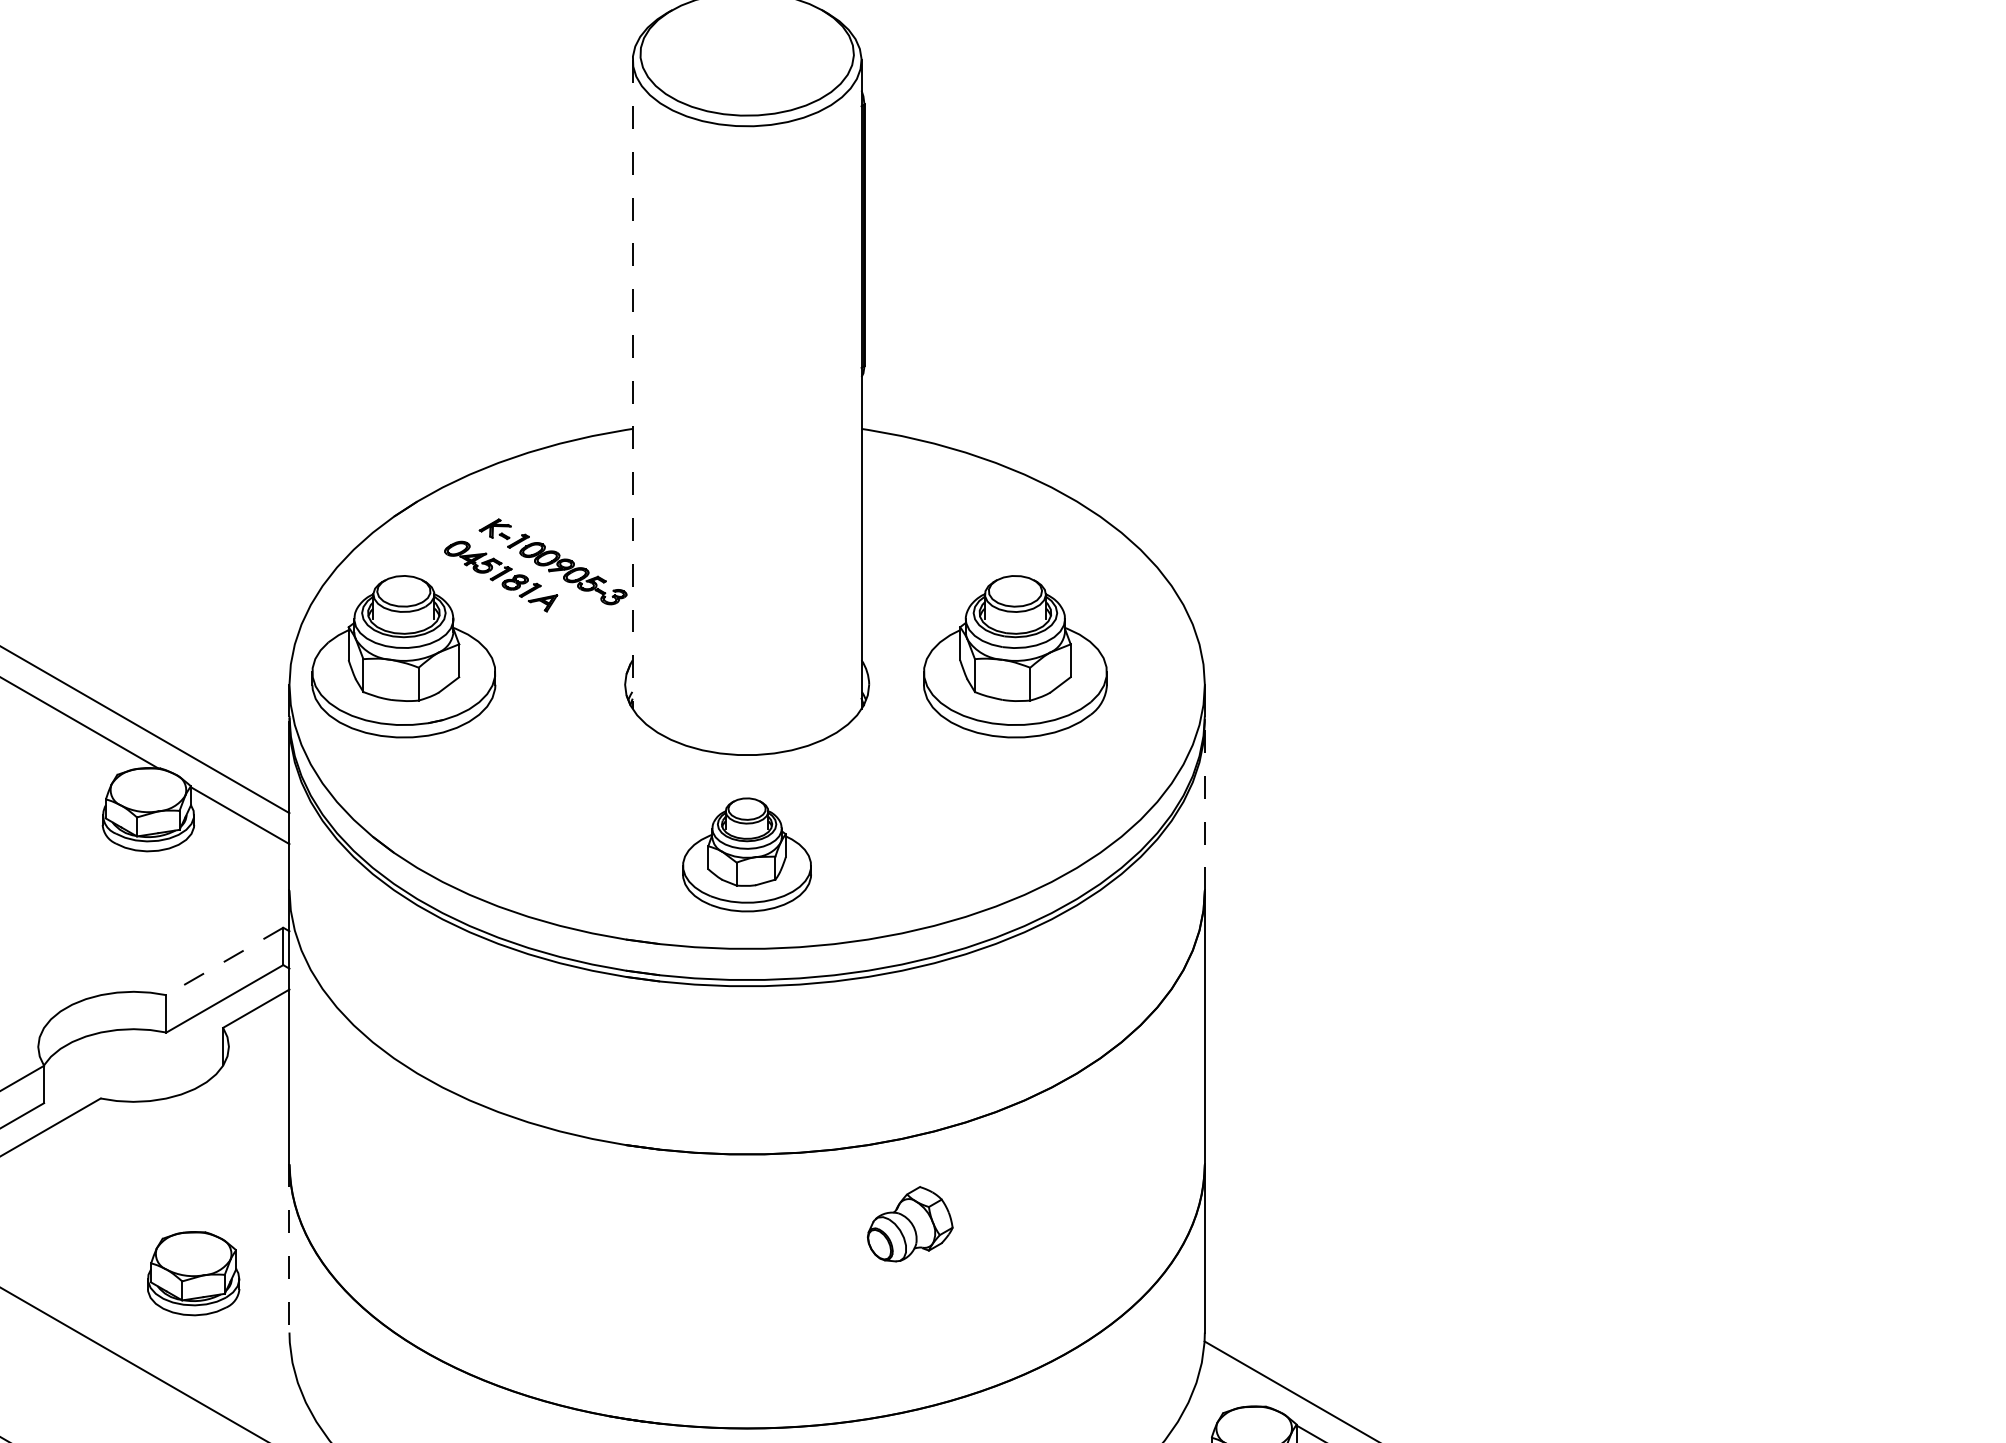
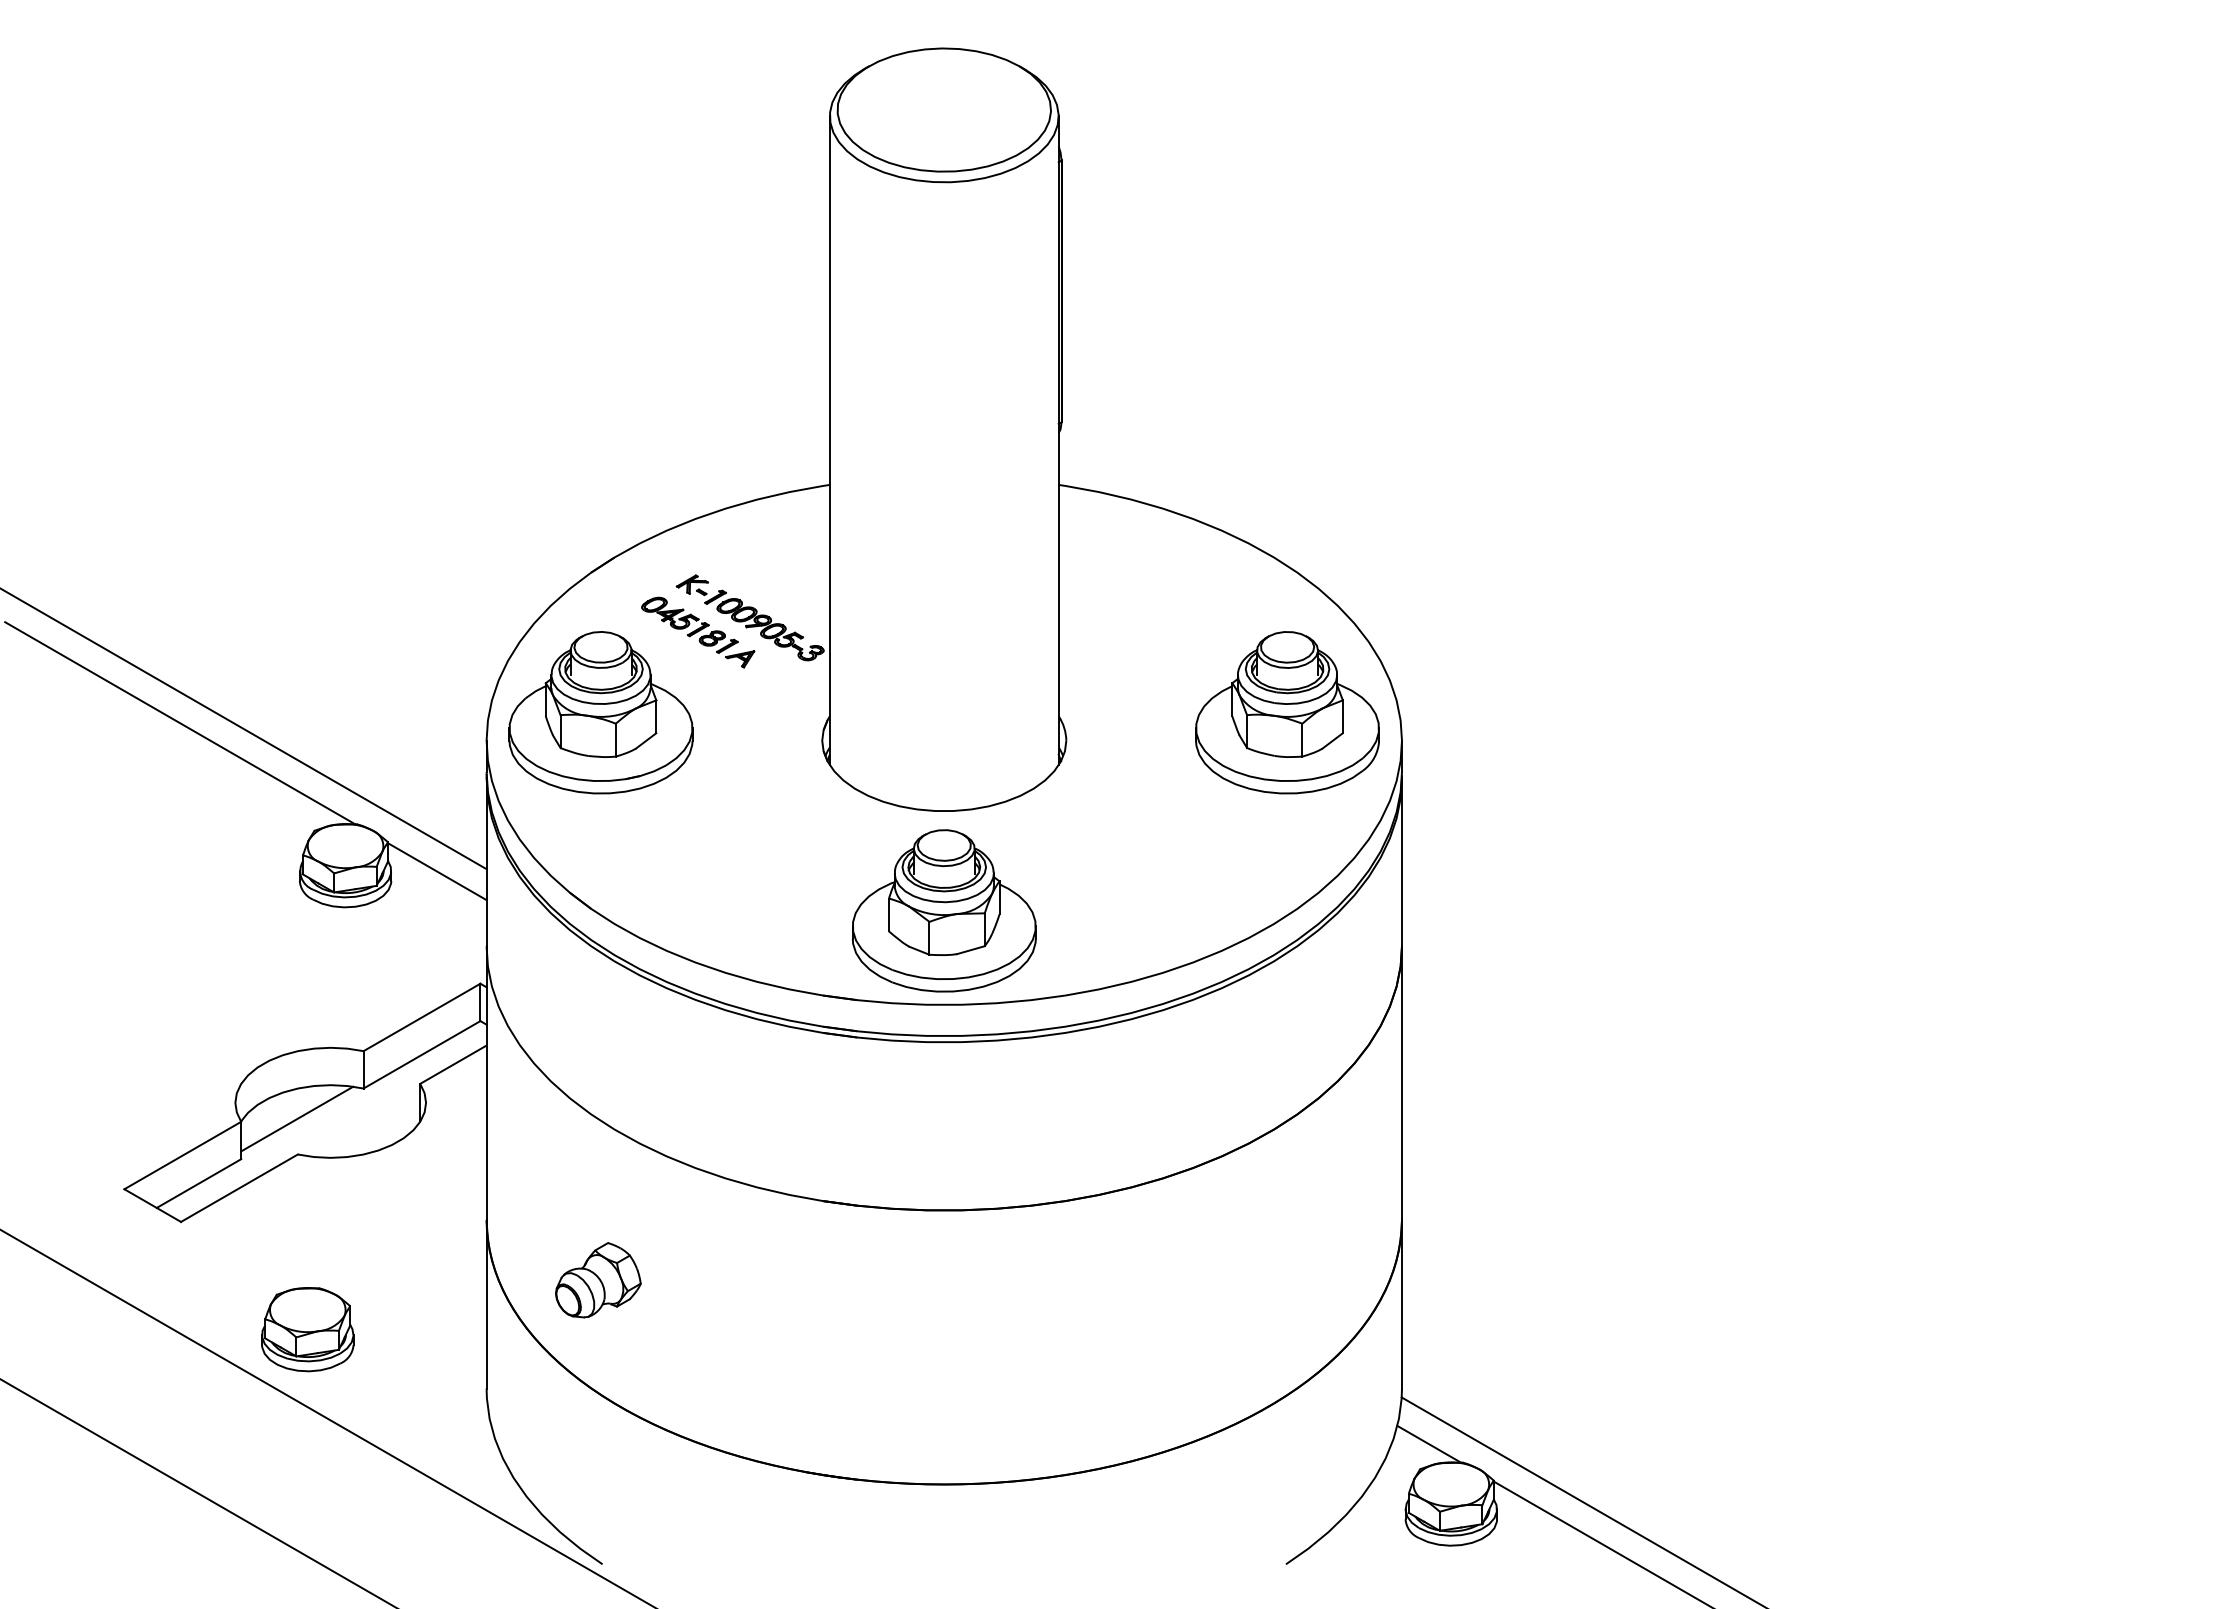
line: (632, 385) -> (829, 441), dashed -> solid
part: (1015, 656) -> (1287, 712), moved
line: (1204, 805) -> (1401, 861), dashed -> solid
part: (746, 854) -> (943, 910), size x1.43
line: (224, 961) -> (421, 1017), dashed -> solid
line: (100, 1062) -> (297, 1118), added
part: (910, 1224) -> (598, 1280), moved
line: (289, 1248) -> (486, 1304), dashed -> solid
part: (193, 1273) -> (307, 1329), moved
line: (1232, 1387) -> (1429, 1443), added

